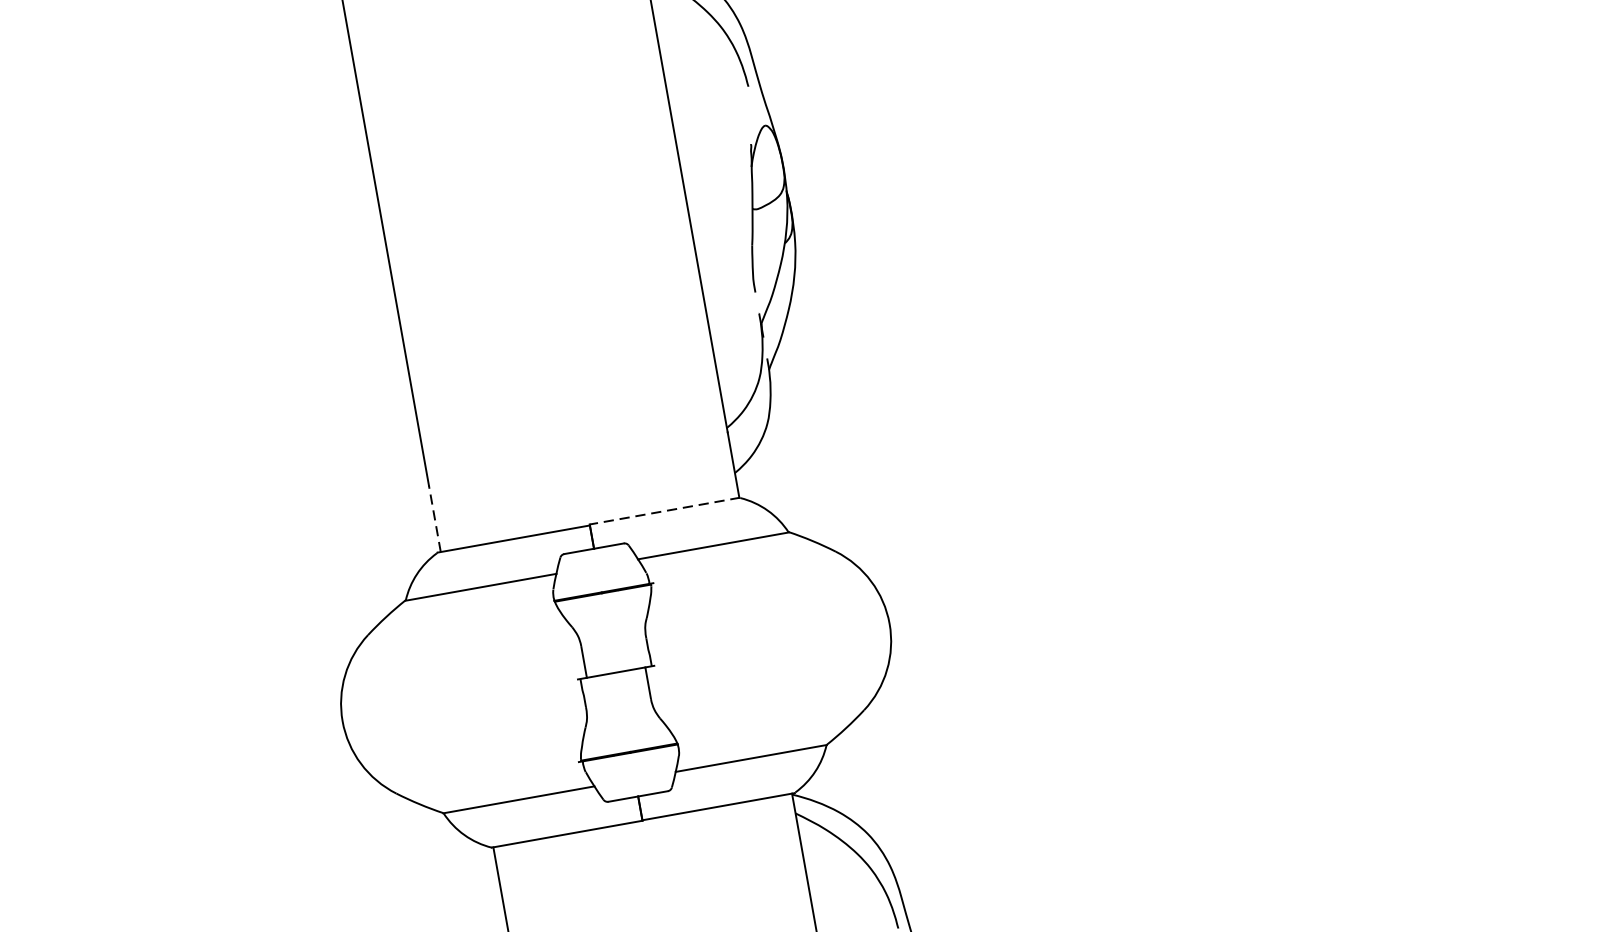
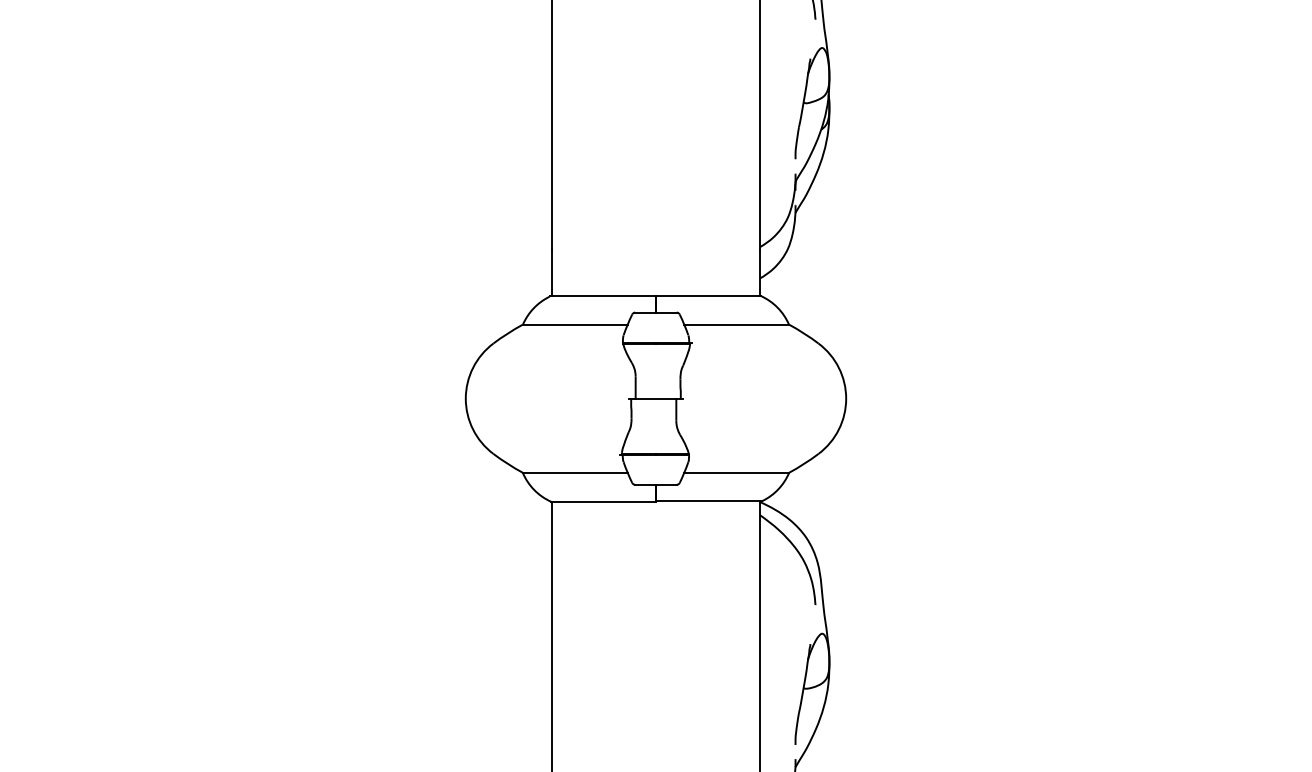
line: (663, 511) -> (707, 295), dashed -> solid
line: (434, 517) -> (552, 272), dashed -> solid

